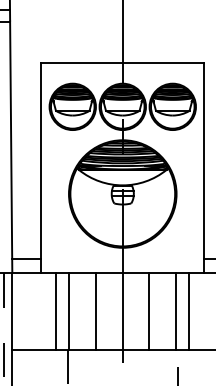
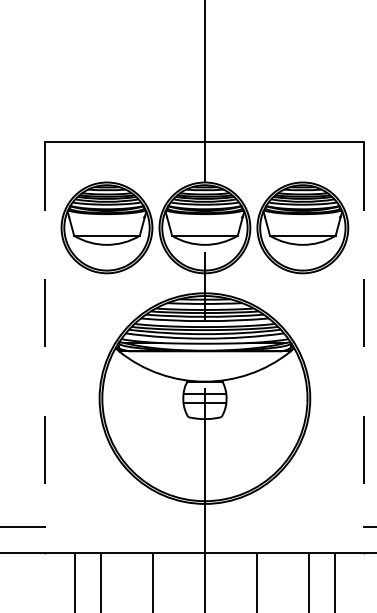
line: (41, 167) -> (45, 346), solid -> dashed
line: (204, 167) -> (364, 346), solid -> dashed

